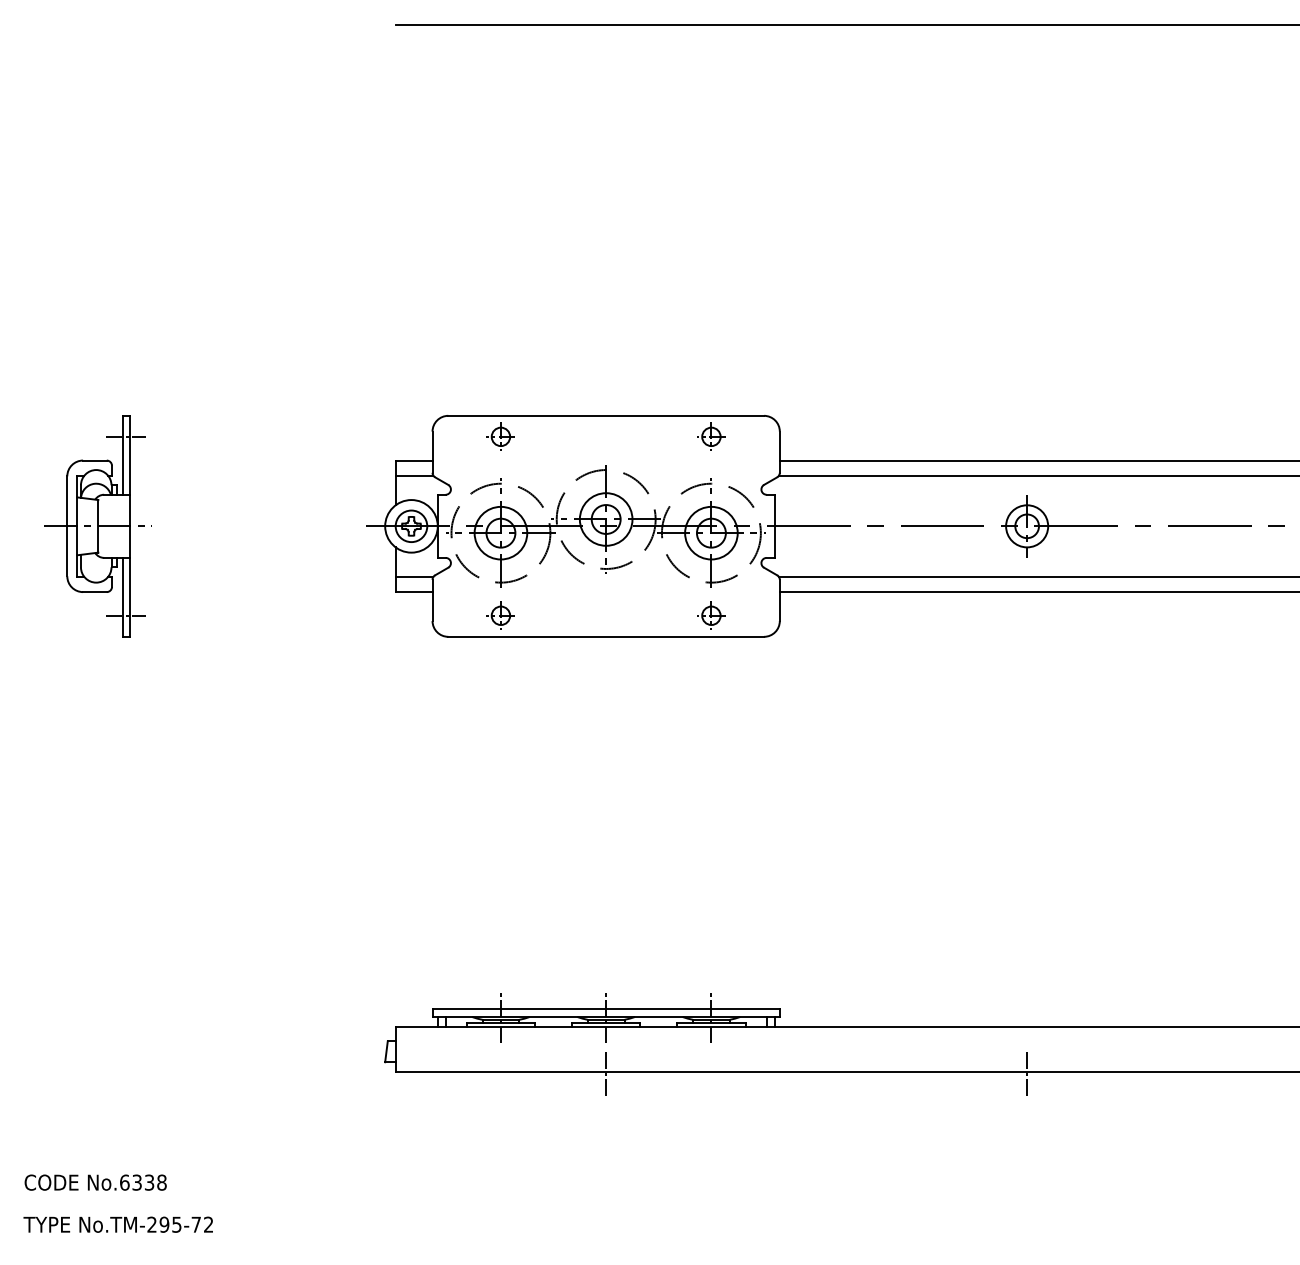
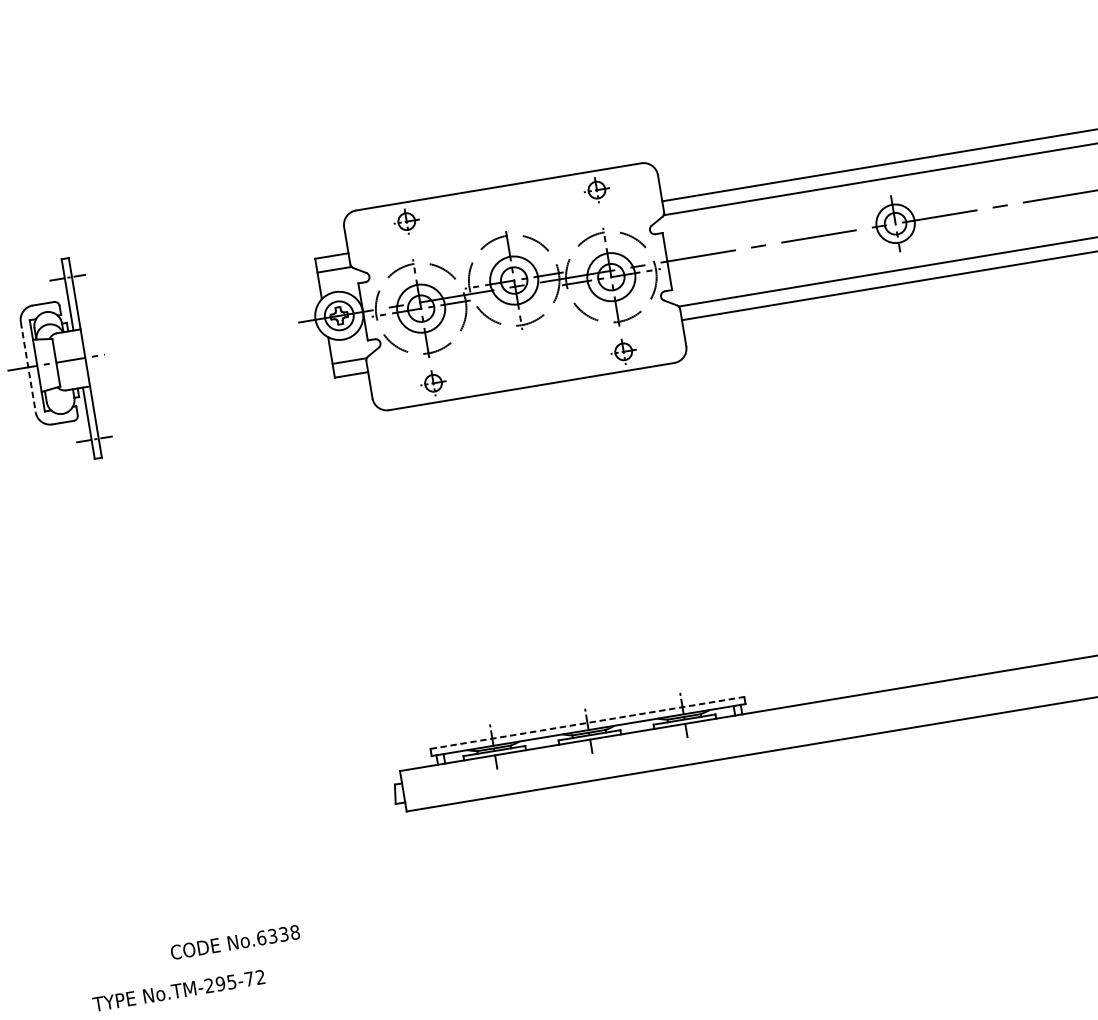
line: (67, 526) -> (28, 367), solid -> dashed
line: (606, 1009) -> (587, 723), solid -> dashed
line: (606, 1071) -> (597, 779), removed
line: (1027, 1071) -> (977, 716), removed
text: (95, 1182) -> (235, 942), moved

